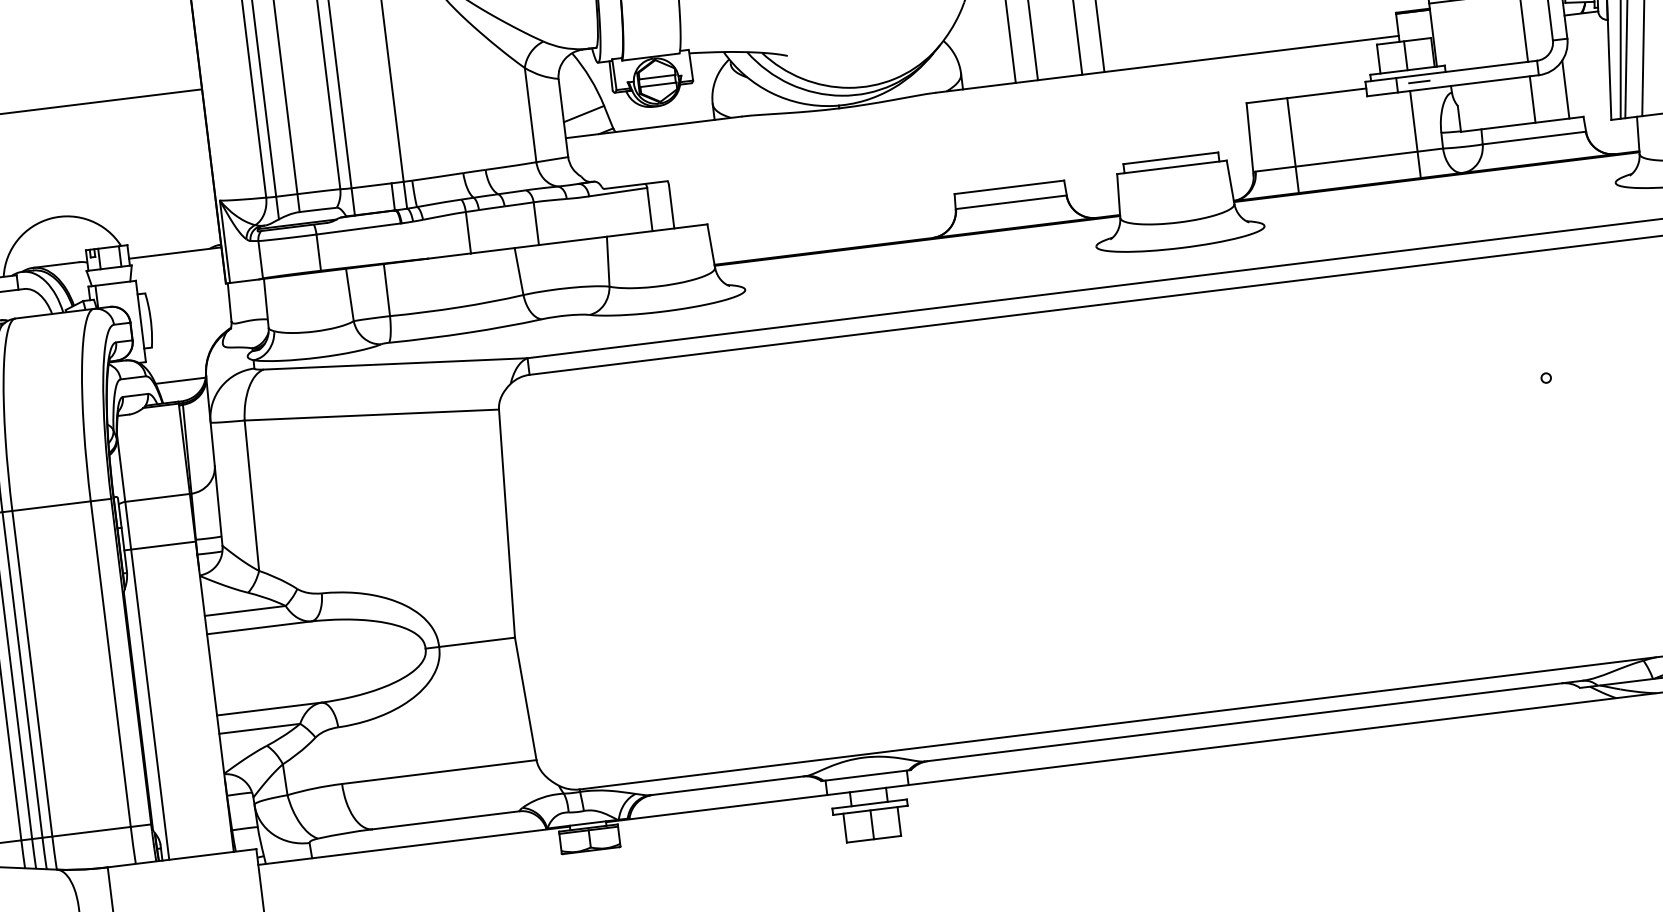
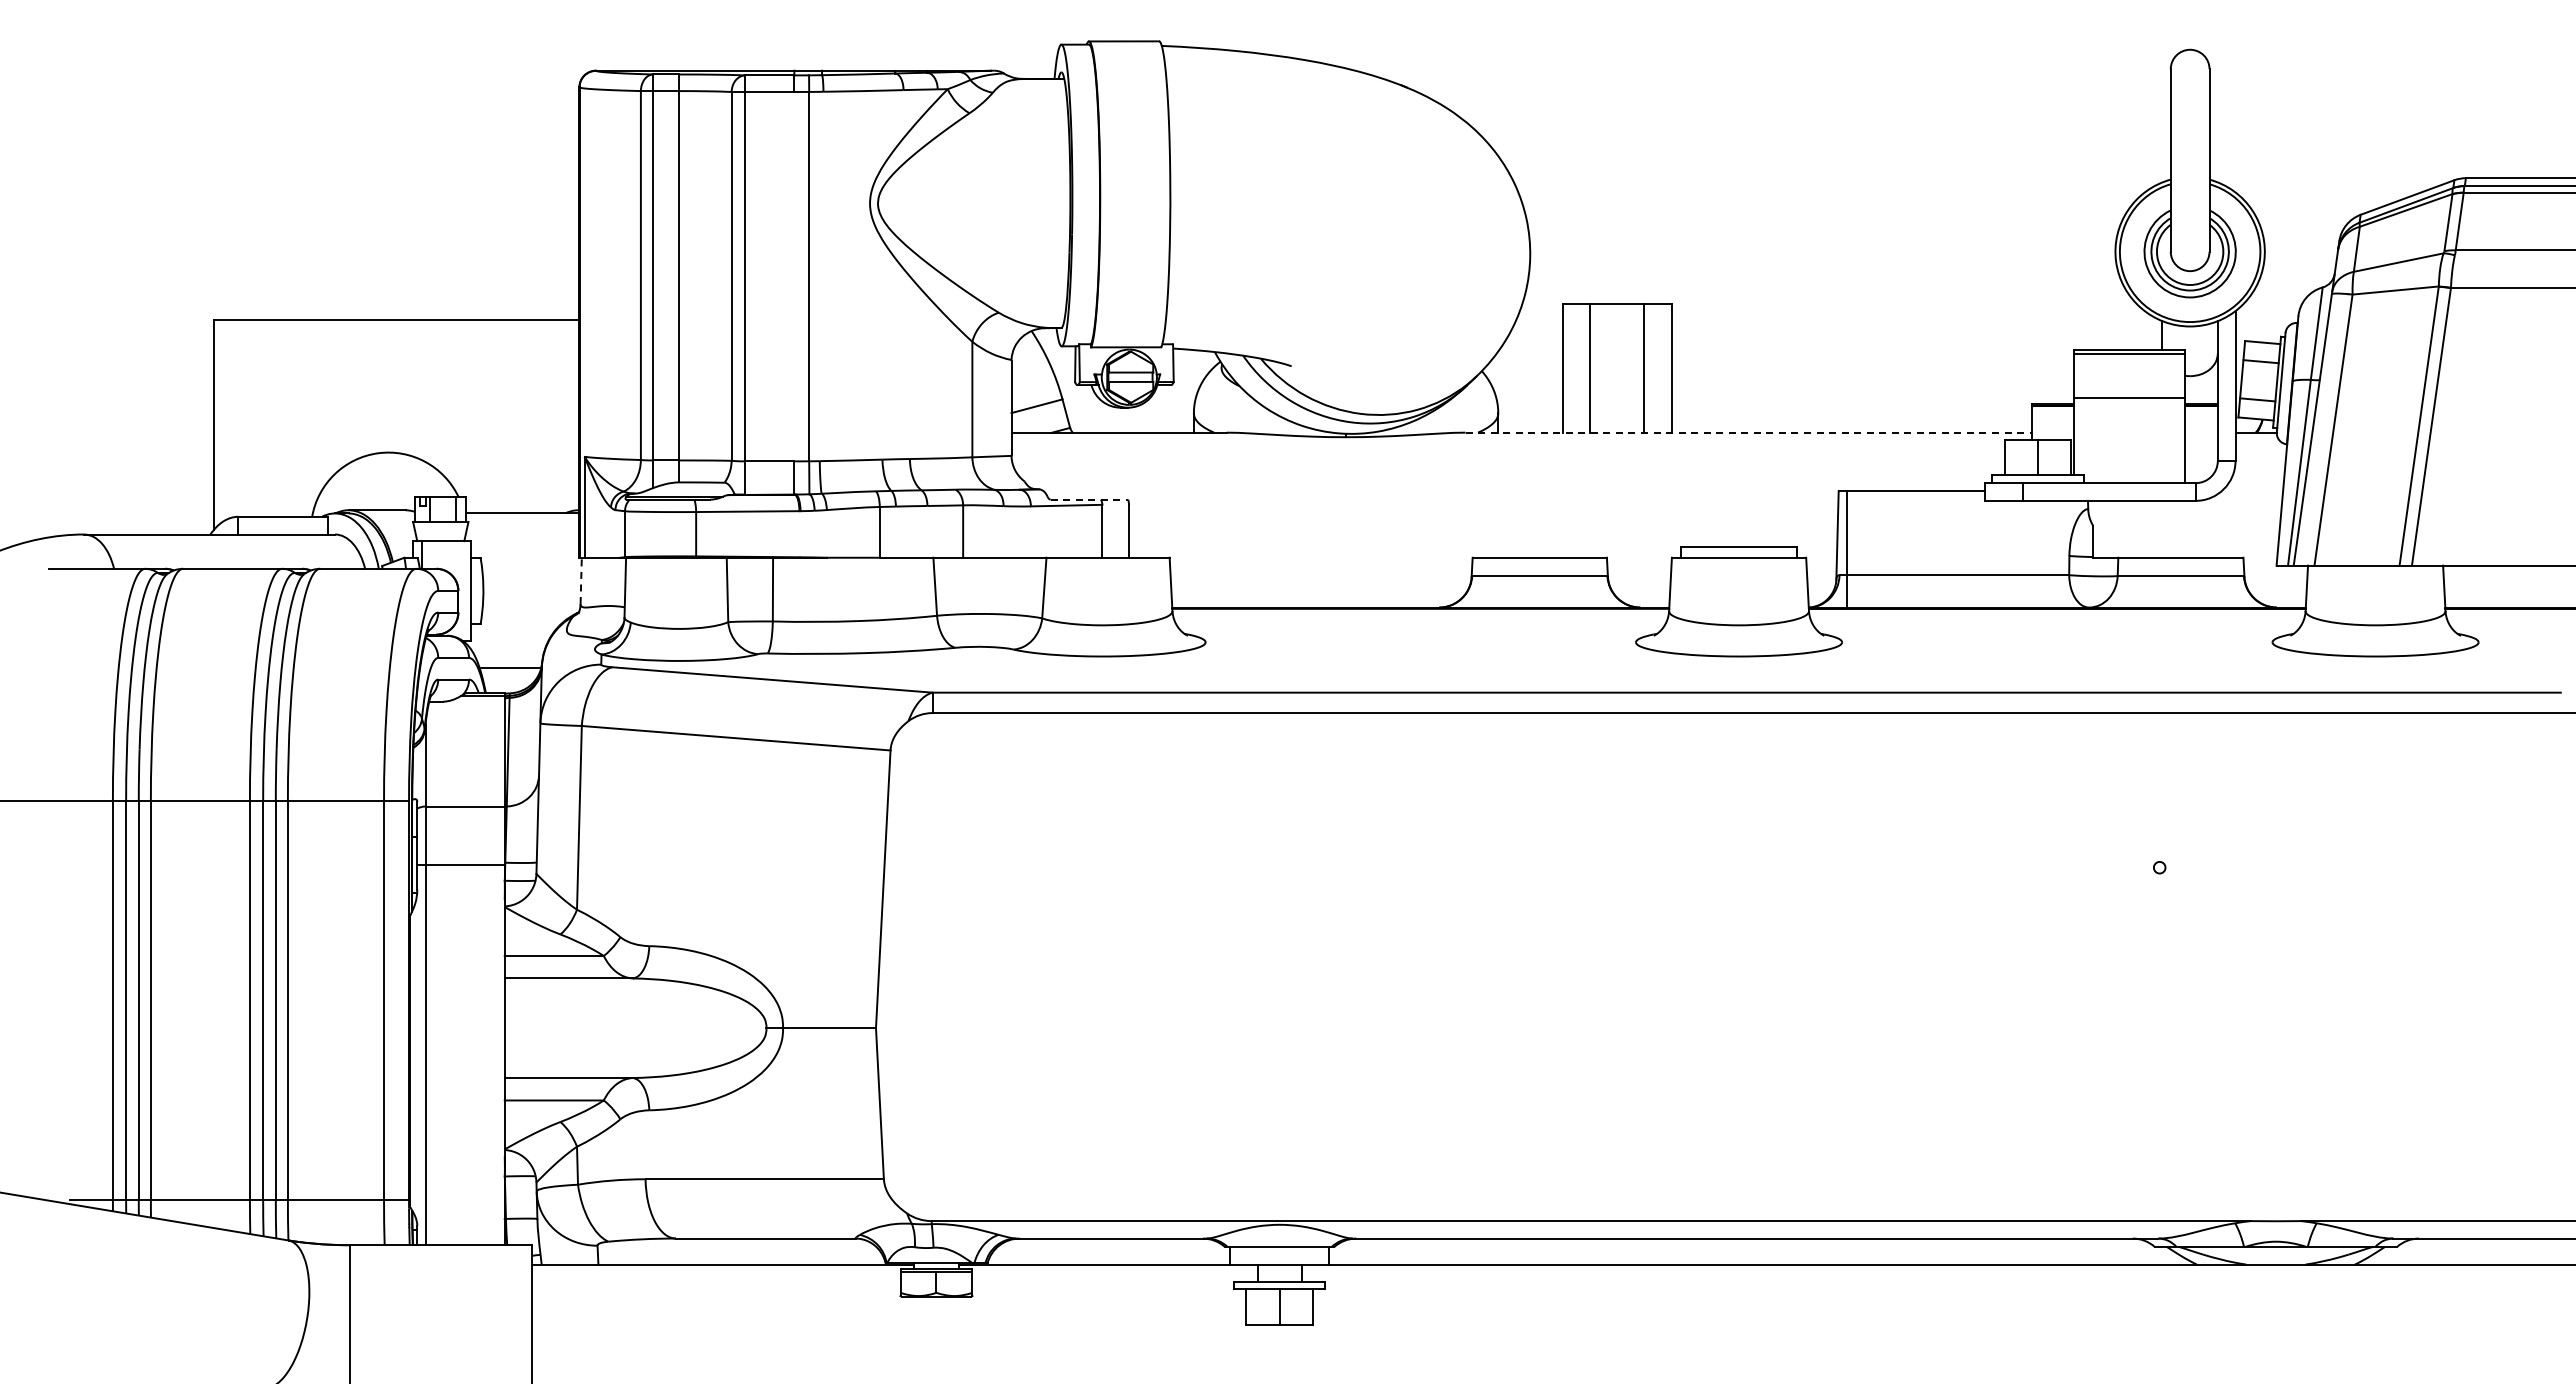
line: (1167, 64) -> (1749, 432), solid -> dashed
line: (1418, 82) -> (2049, 491), removed
line: (1566, 88) -> (2226, 521), removed
line: (1532, 98) -> (2184, 528), removed
line: (1415, 133) -> (2037, 553), removed
line: (1293, 145) -> (1846, 549), moved
line: (636, 184) -> (1089, 499), solid -> dashed
line: (229, 301) -> (581, 580), solid -> dashed

